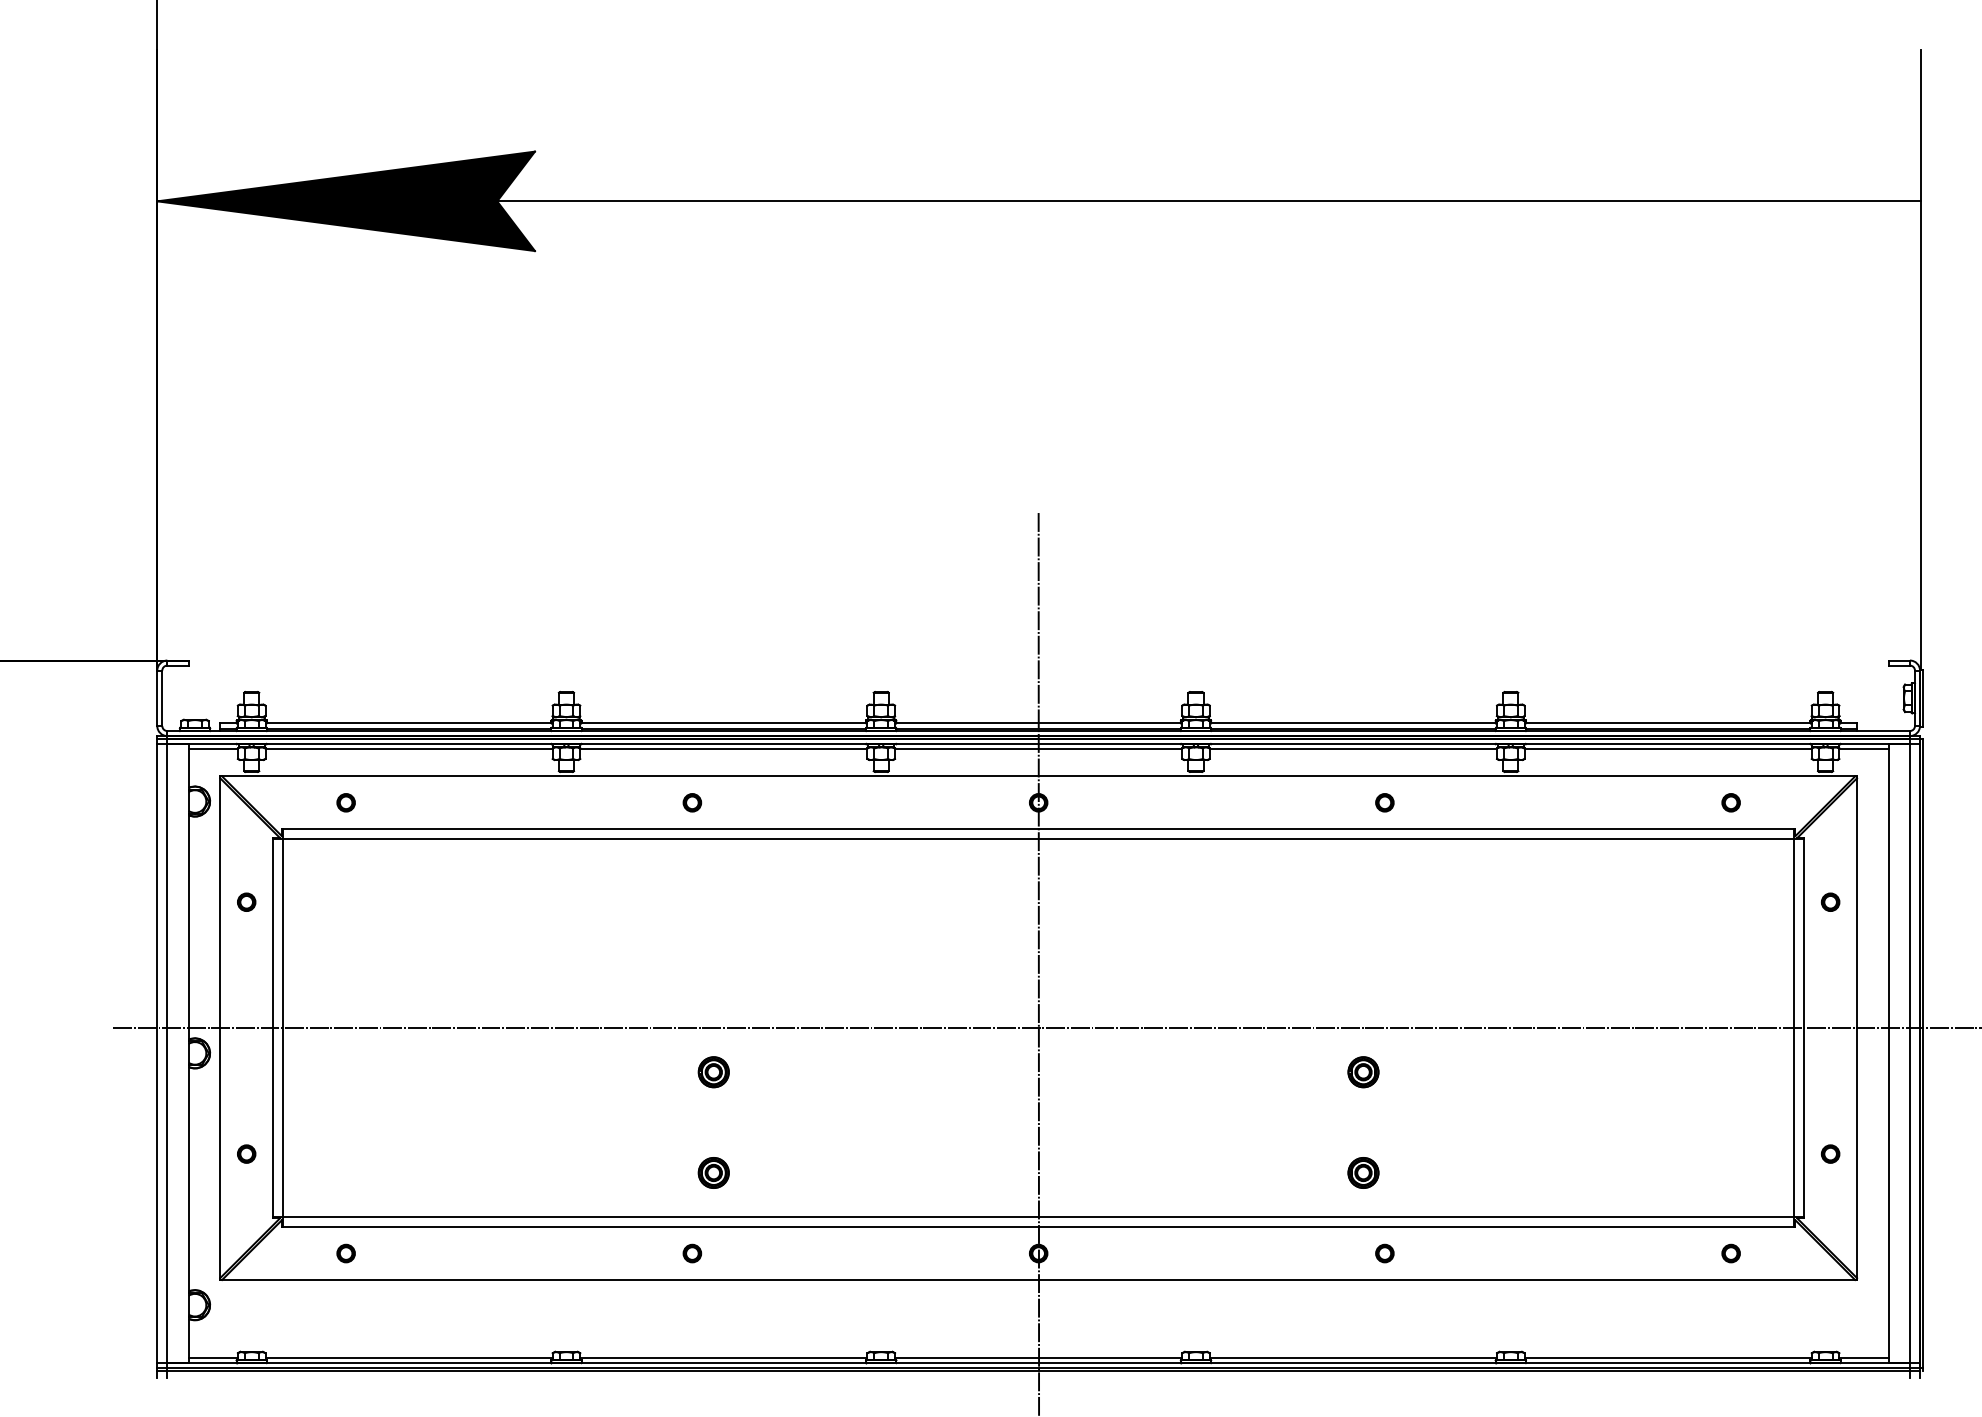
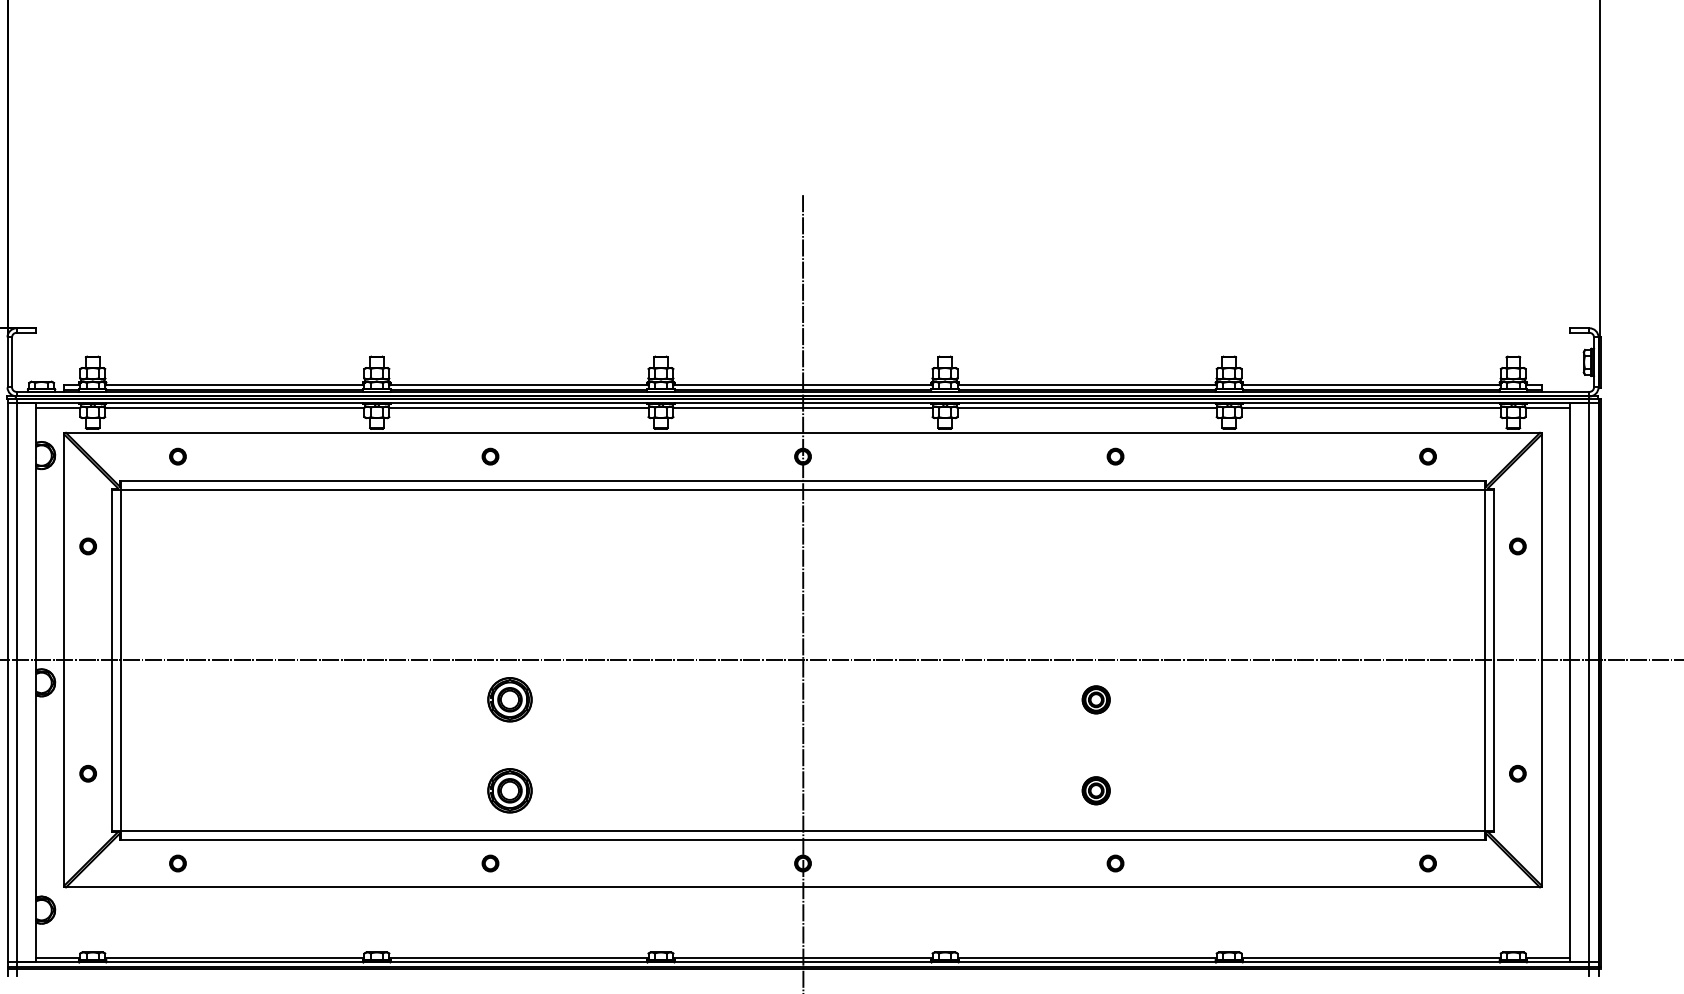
part: (713, 1072) -> (509, 700), size x1.6
part: (713, 1172) -> (509, 790), size x1.6

